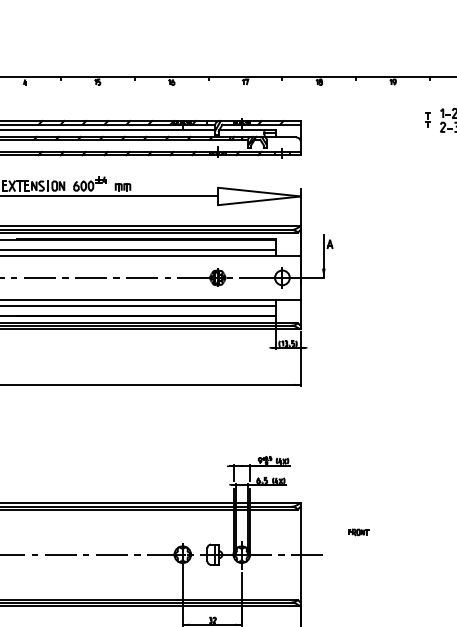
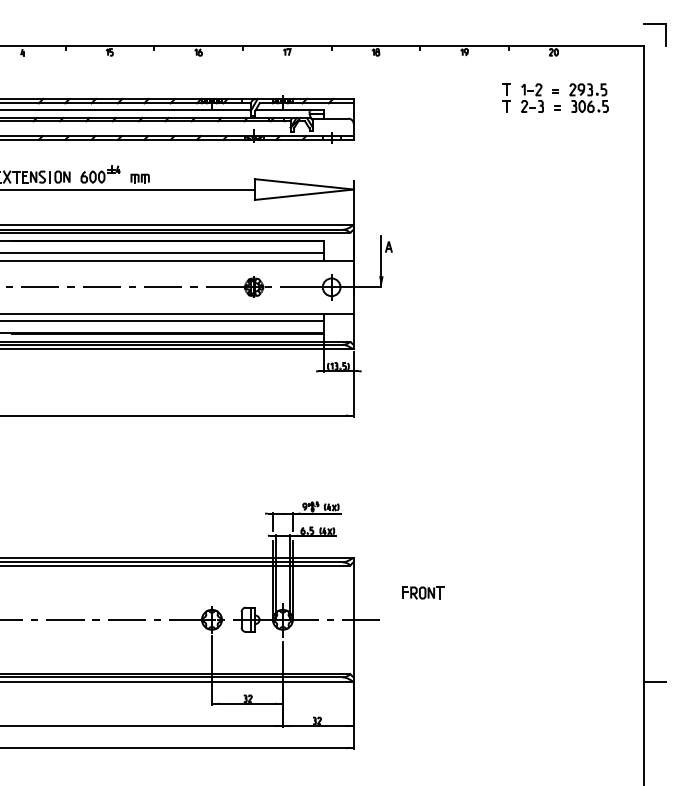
part: (427, 119) -> (506, 97), size x1.67
part: (358, 531) -> (423, 592), size x1.67

